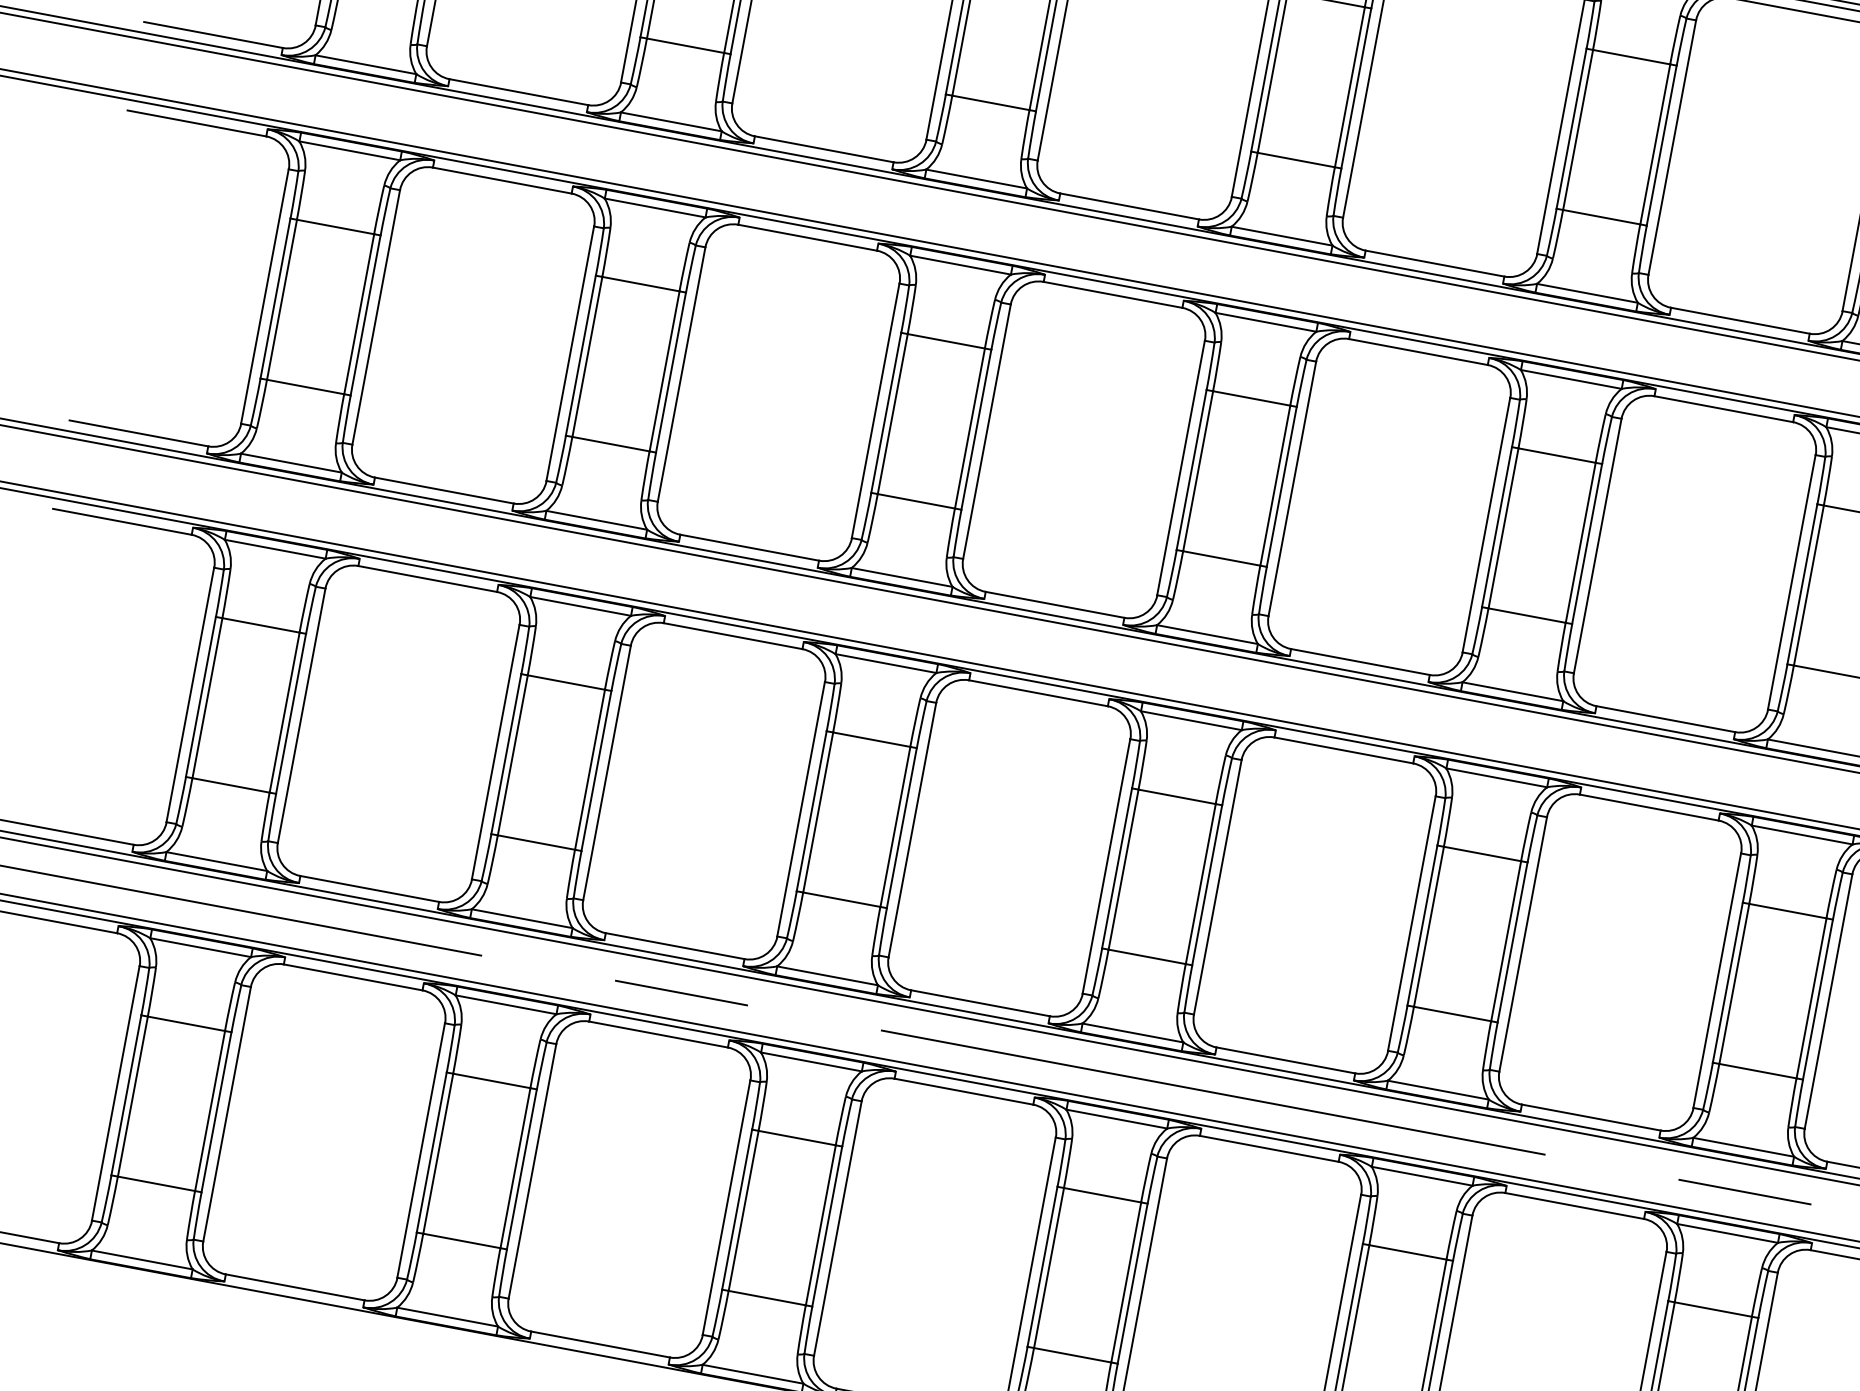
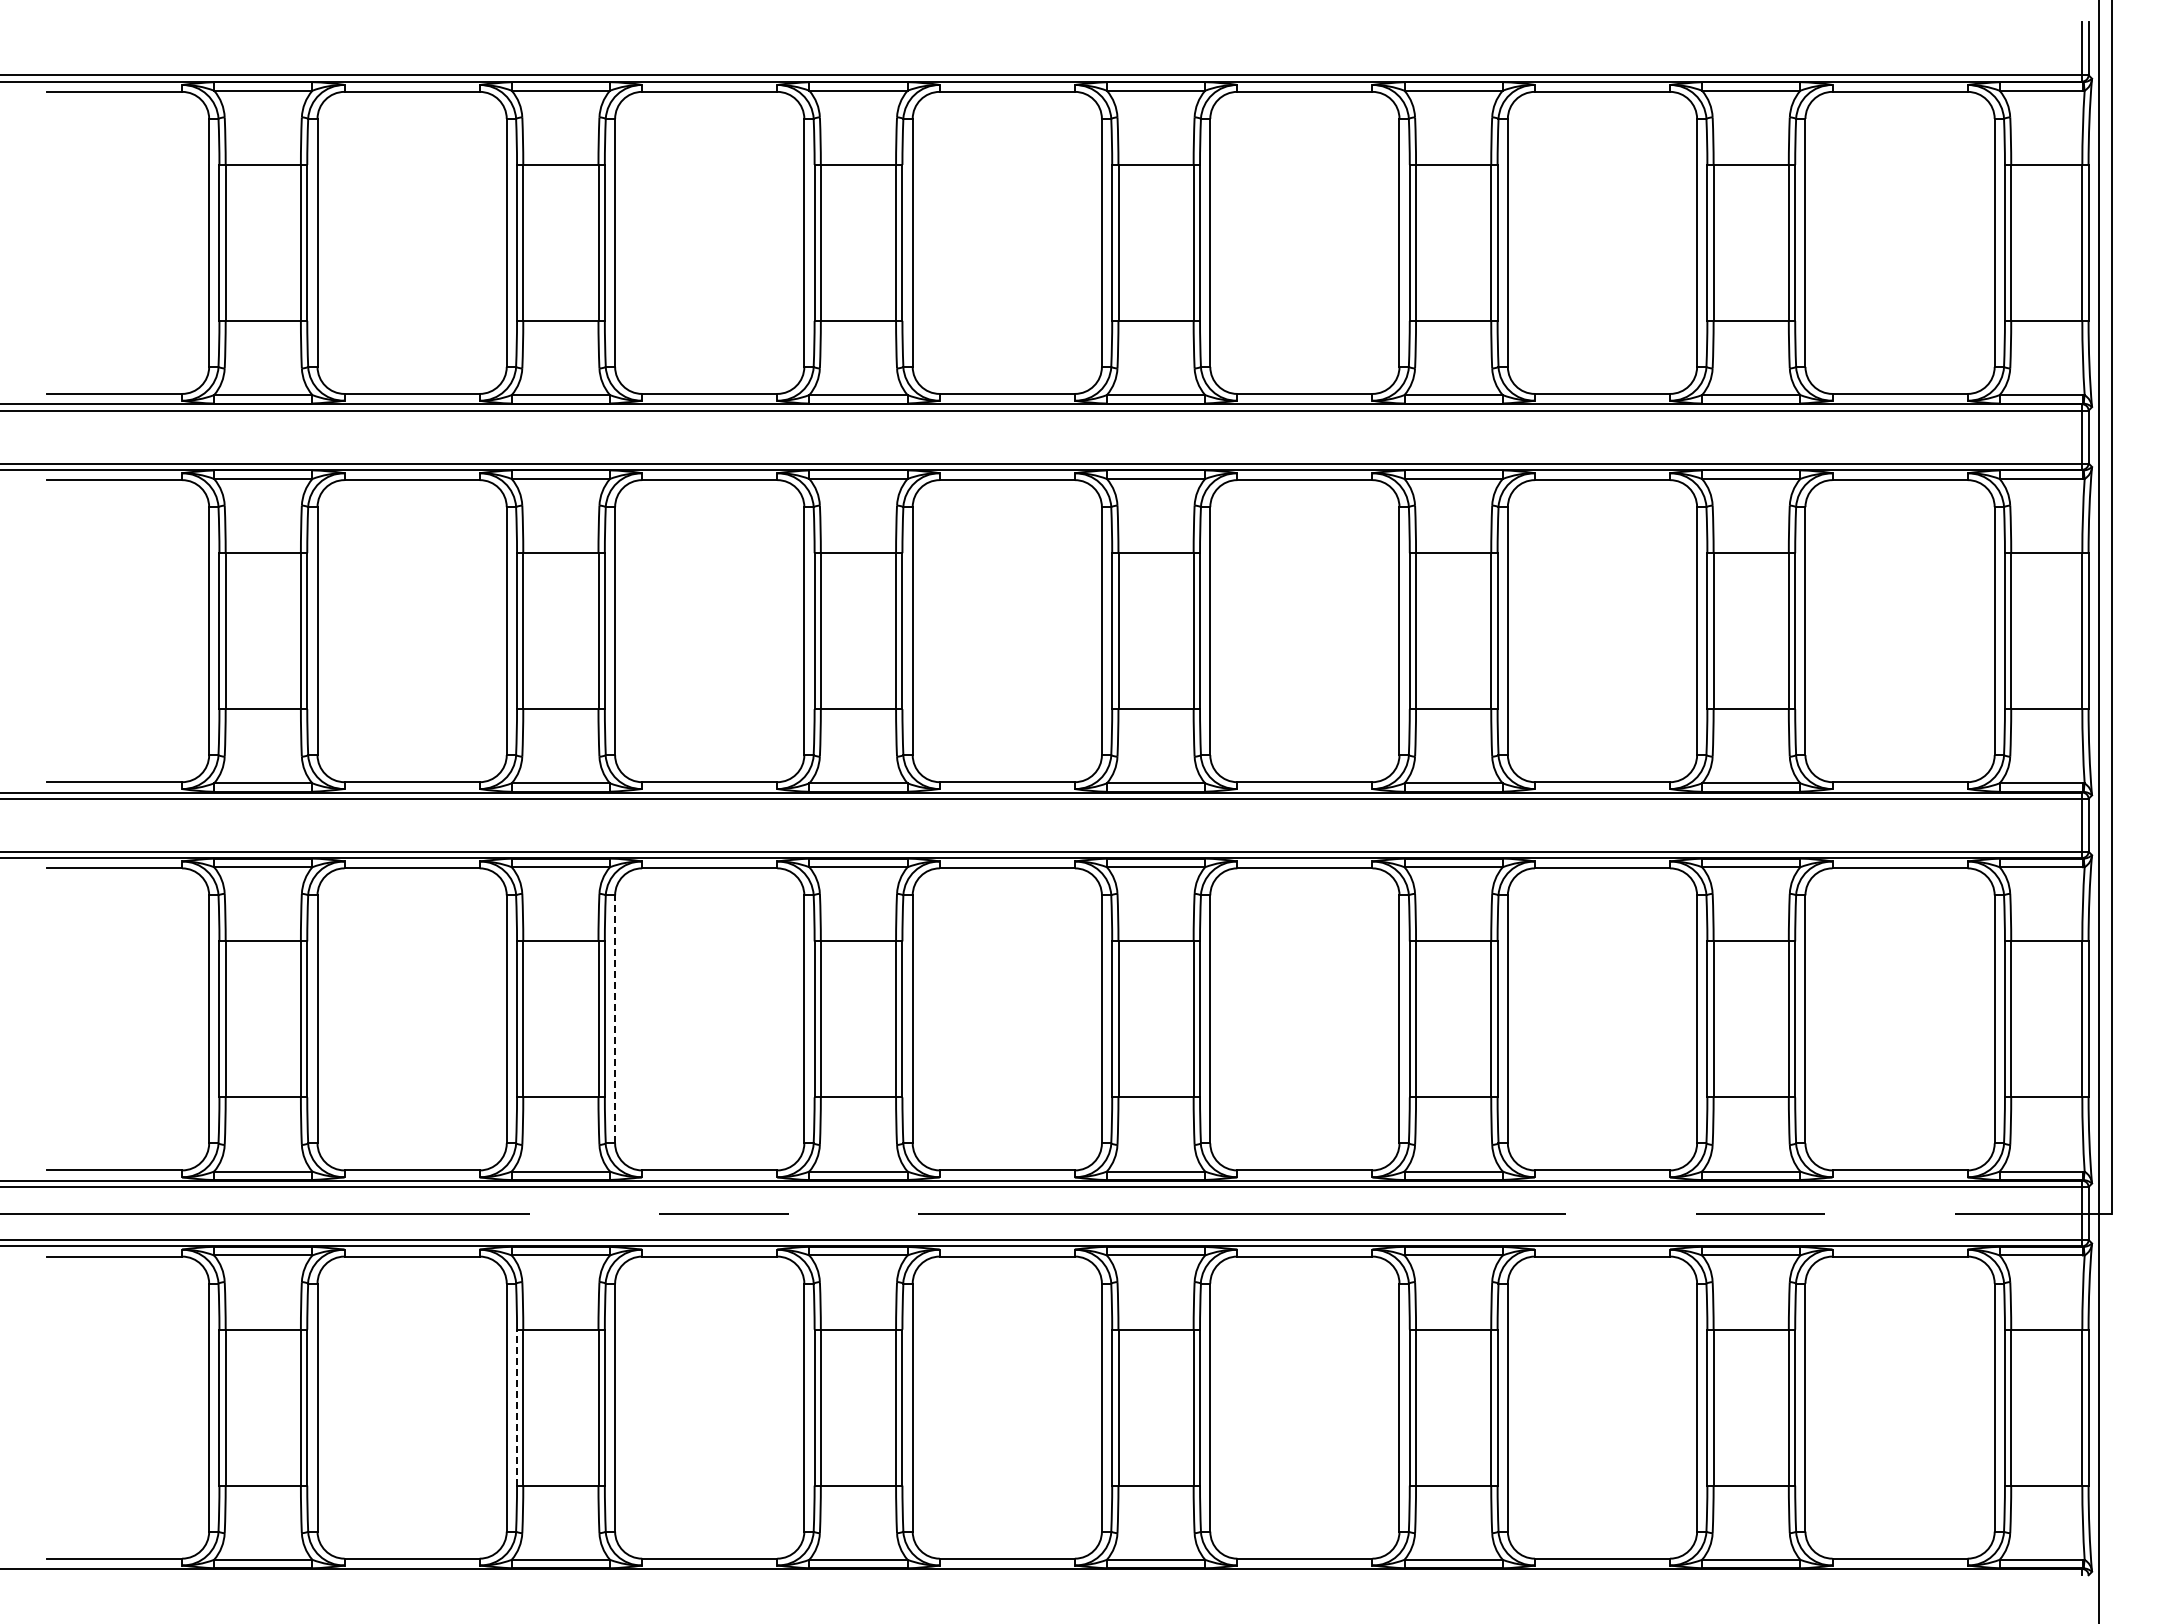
line: (607, 773) -> (615, 1019), solid -> dashed
line: (431, 1152) -> (516, 1407), solid -> dashed

